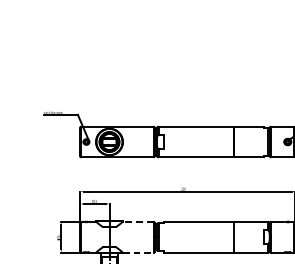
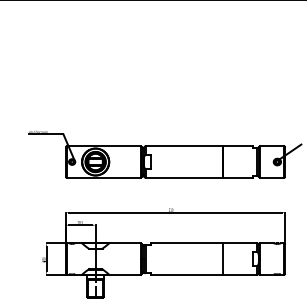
line: (137, 221) -> (124, 243), dashed -> solid
line: (137, 252) -> (124, 274), dashed -> solid

